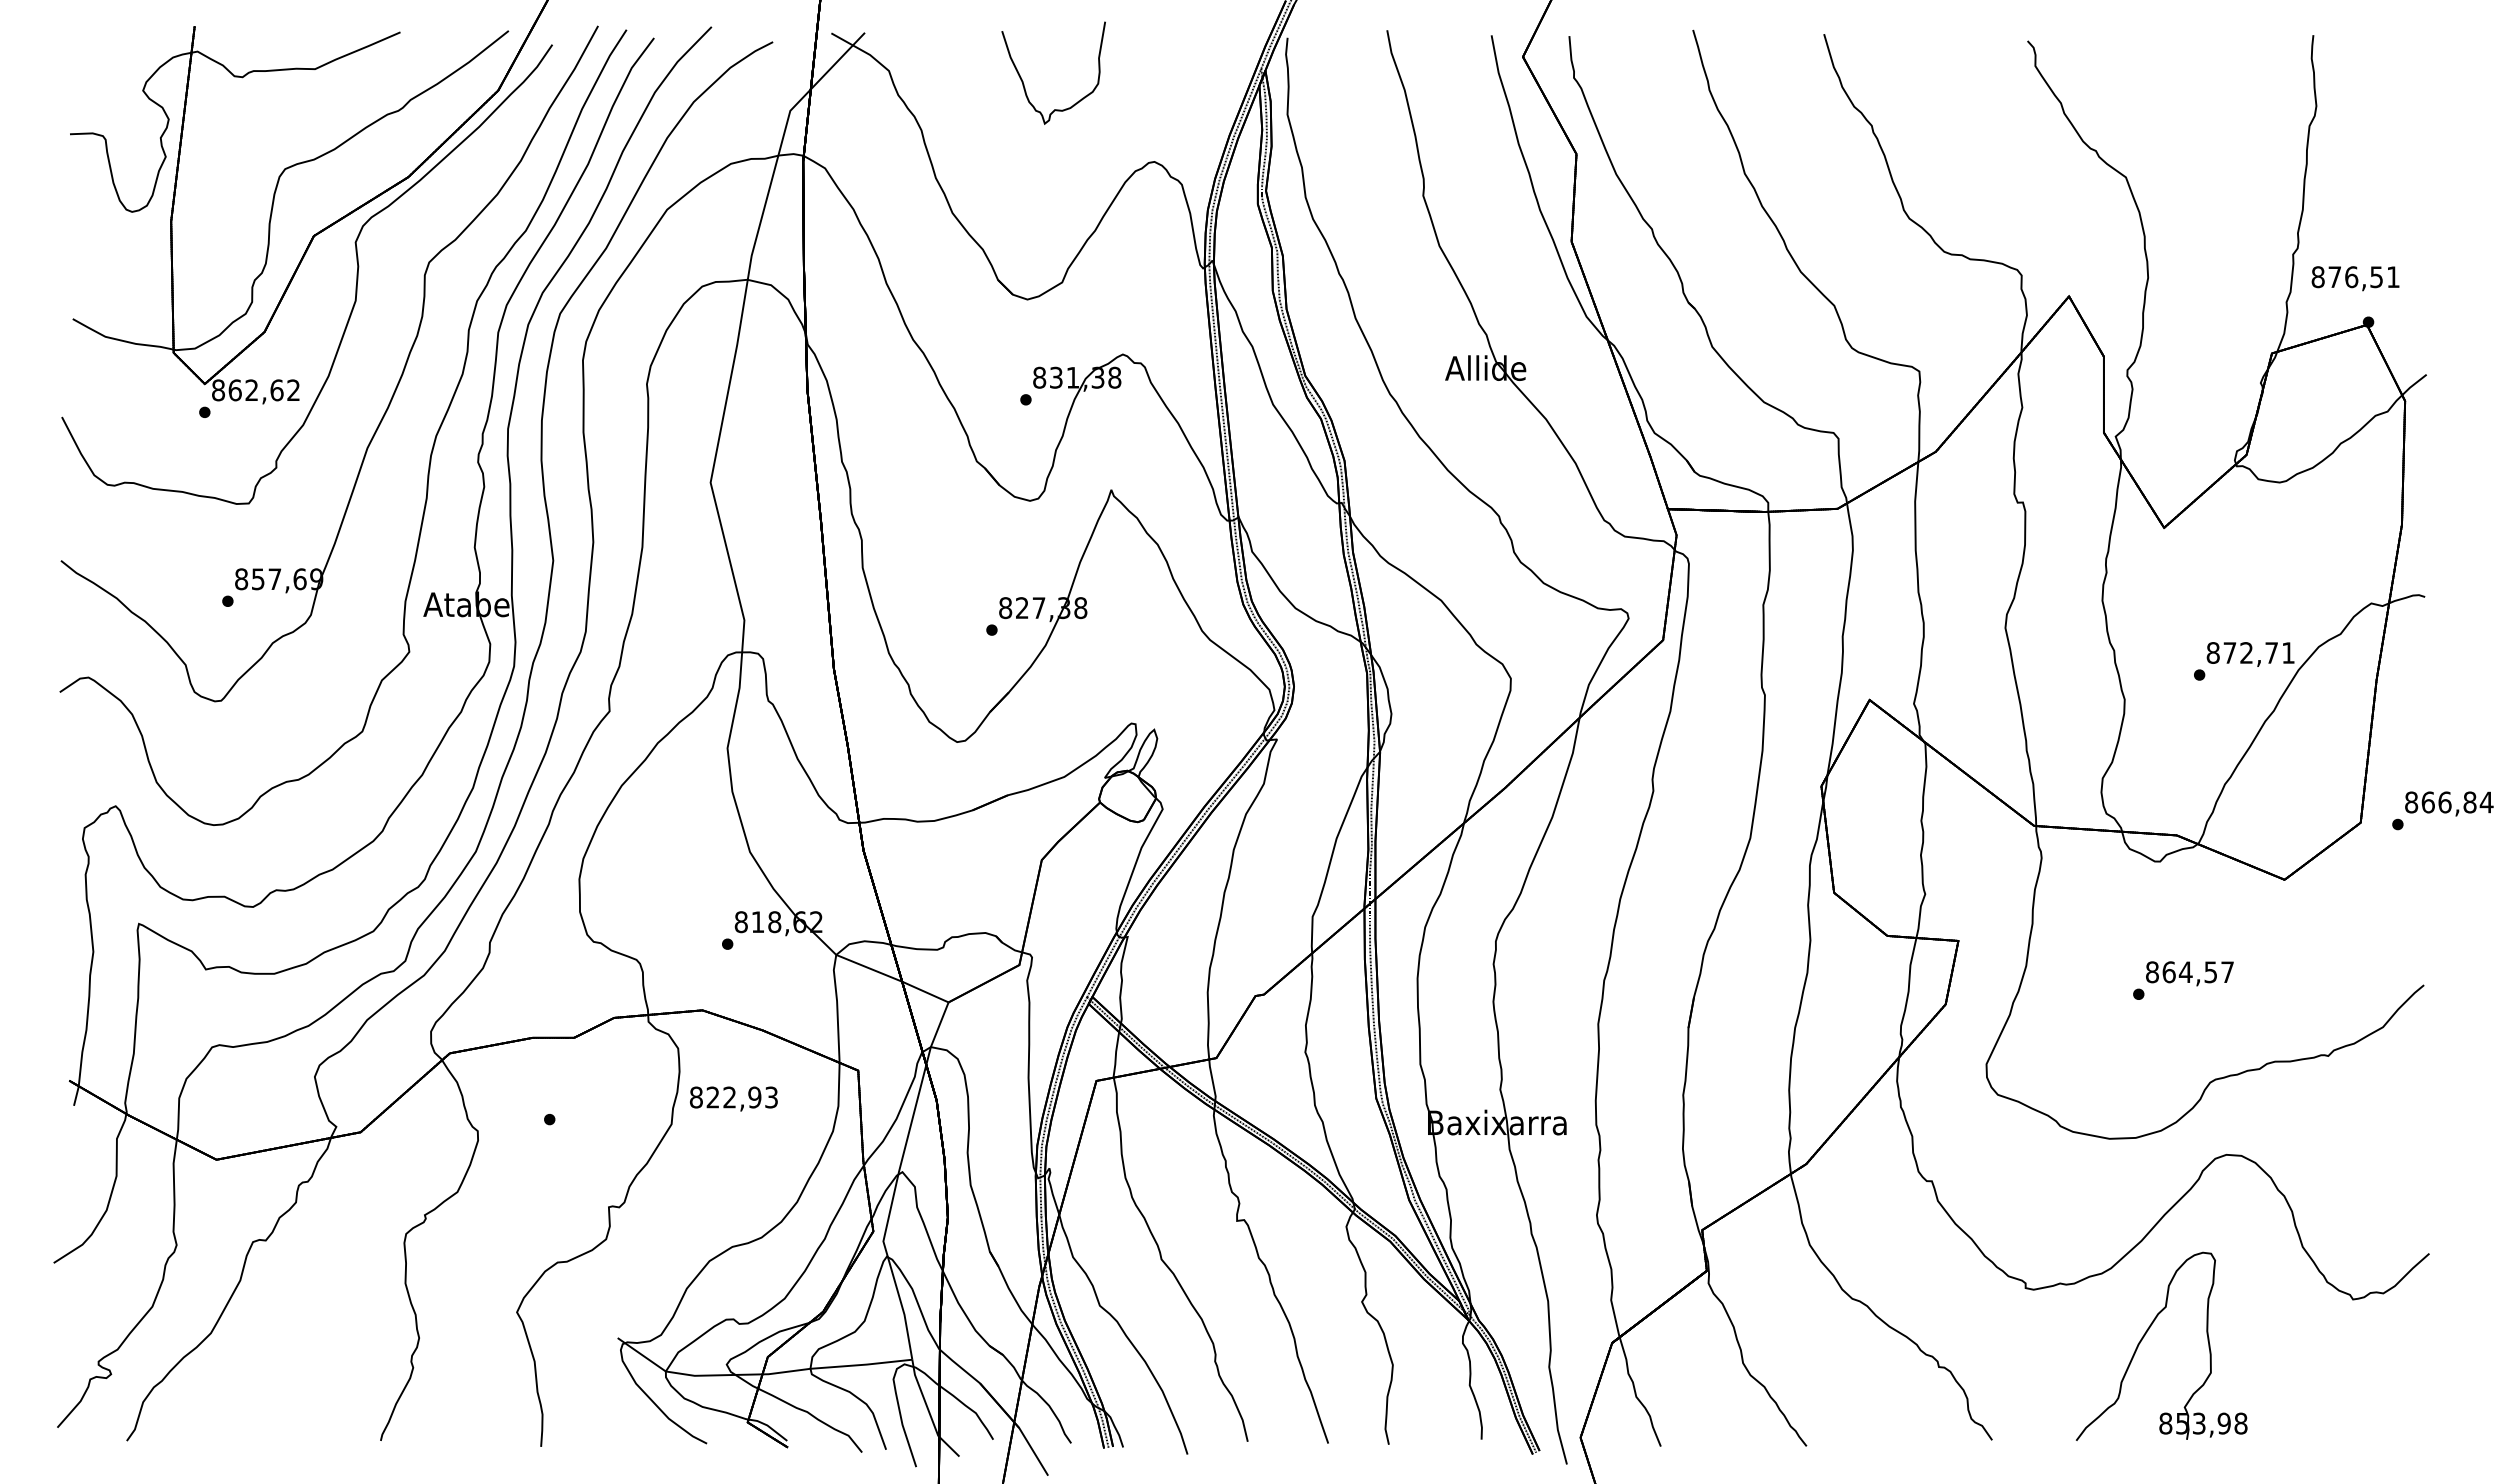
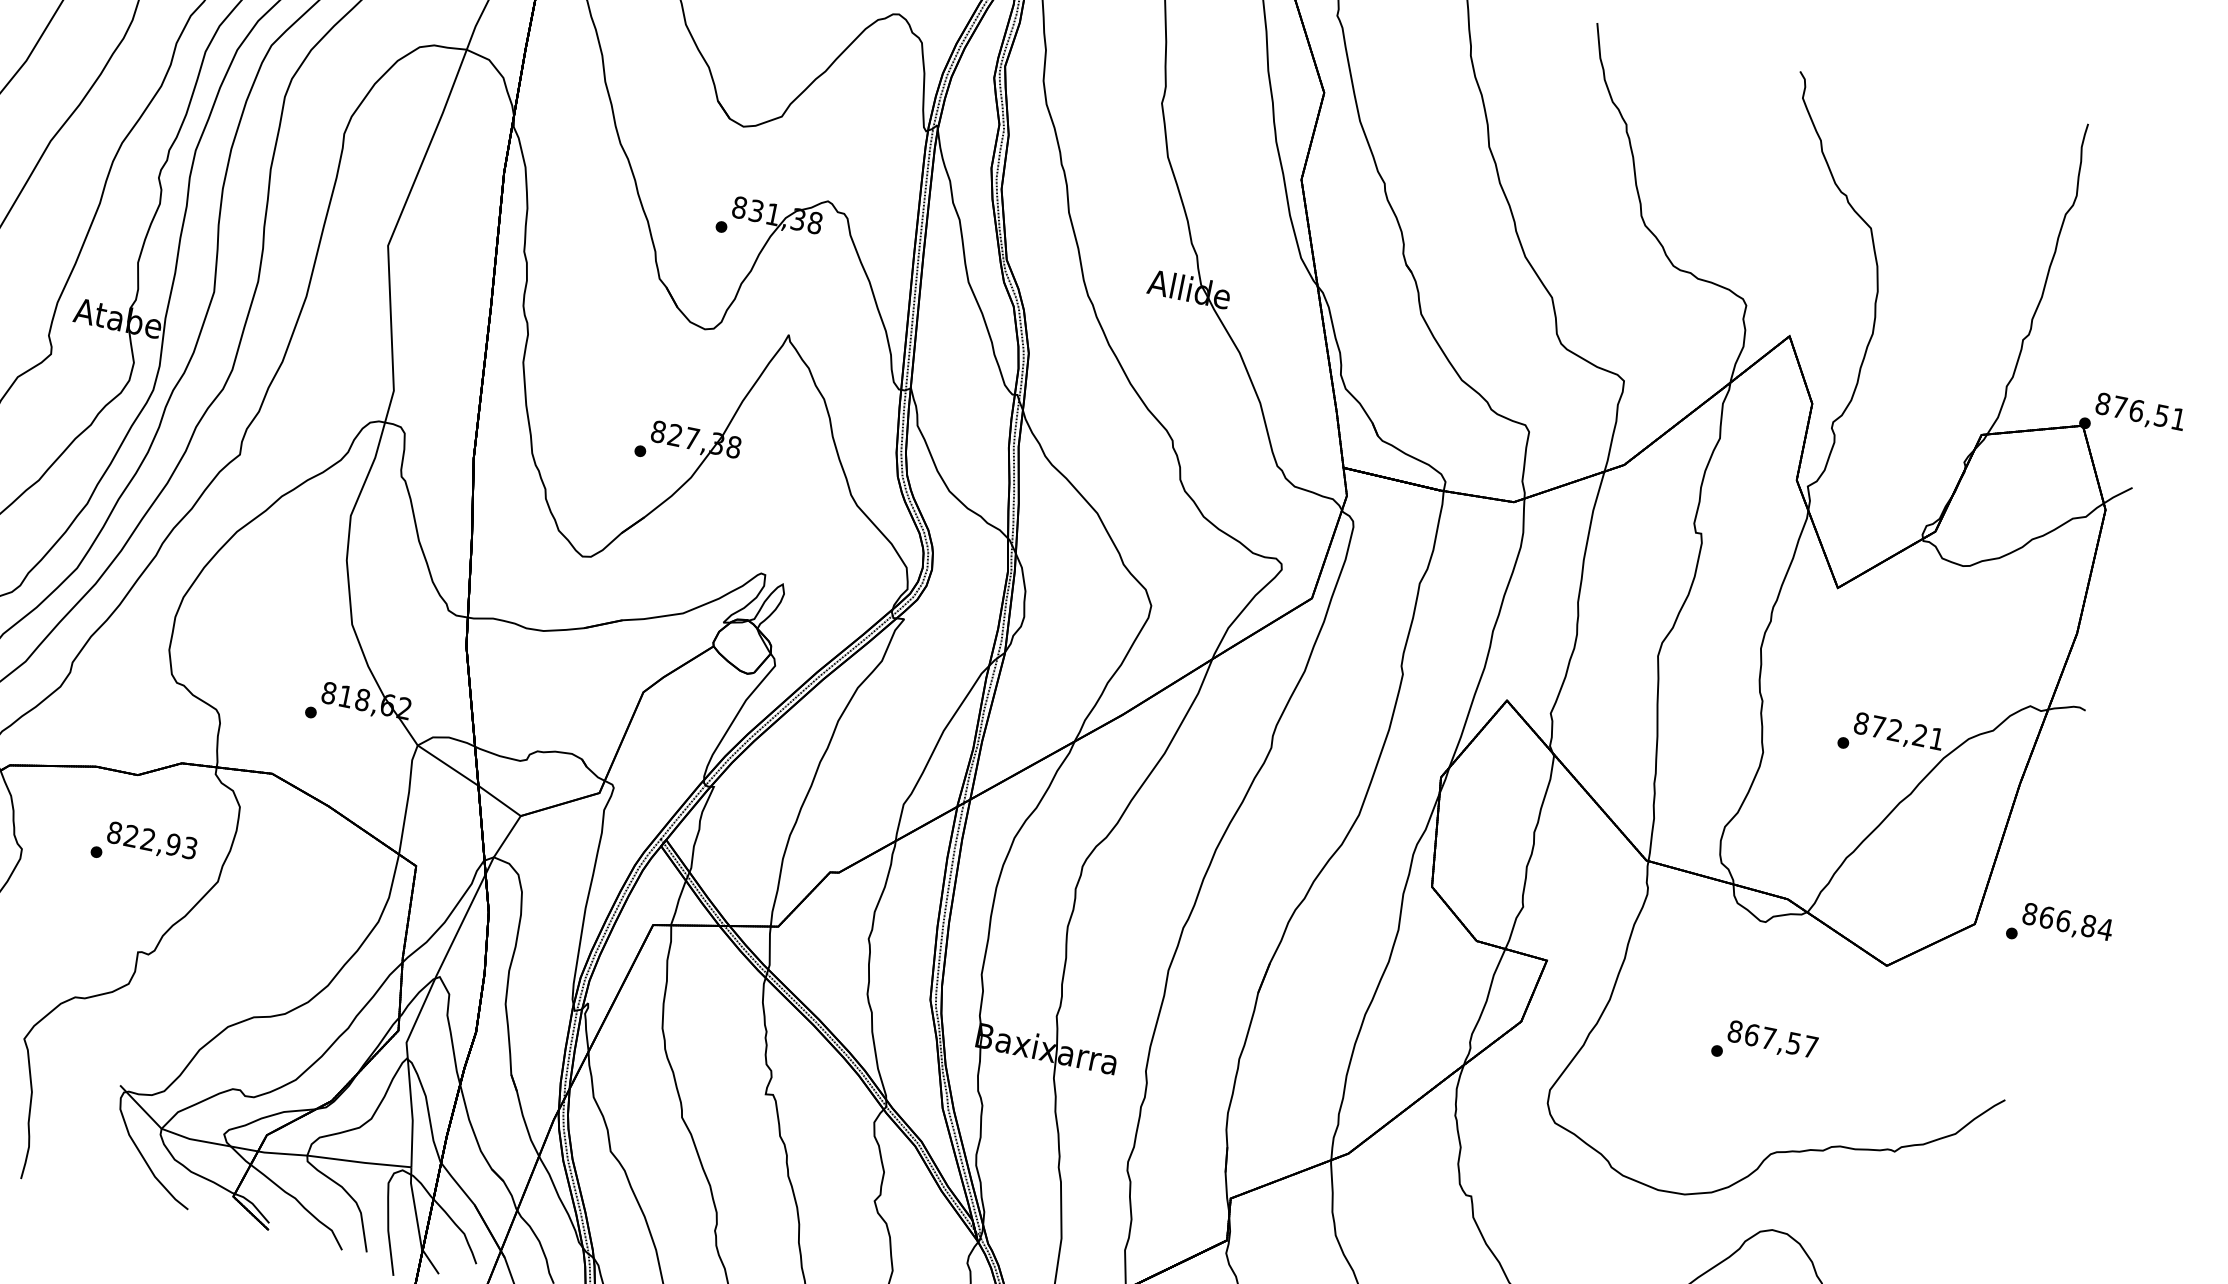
text: (2355, 278) -> (2140, 412), moved
text: (2271, 652) -> (1920, 734), 872,71 -> 872,21
text: (2185, 971) -> (1768, 1037), 864,57 -> 867,57
text: (733, 1098) -> (151, 841), moved

